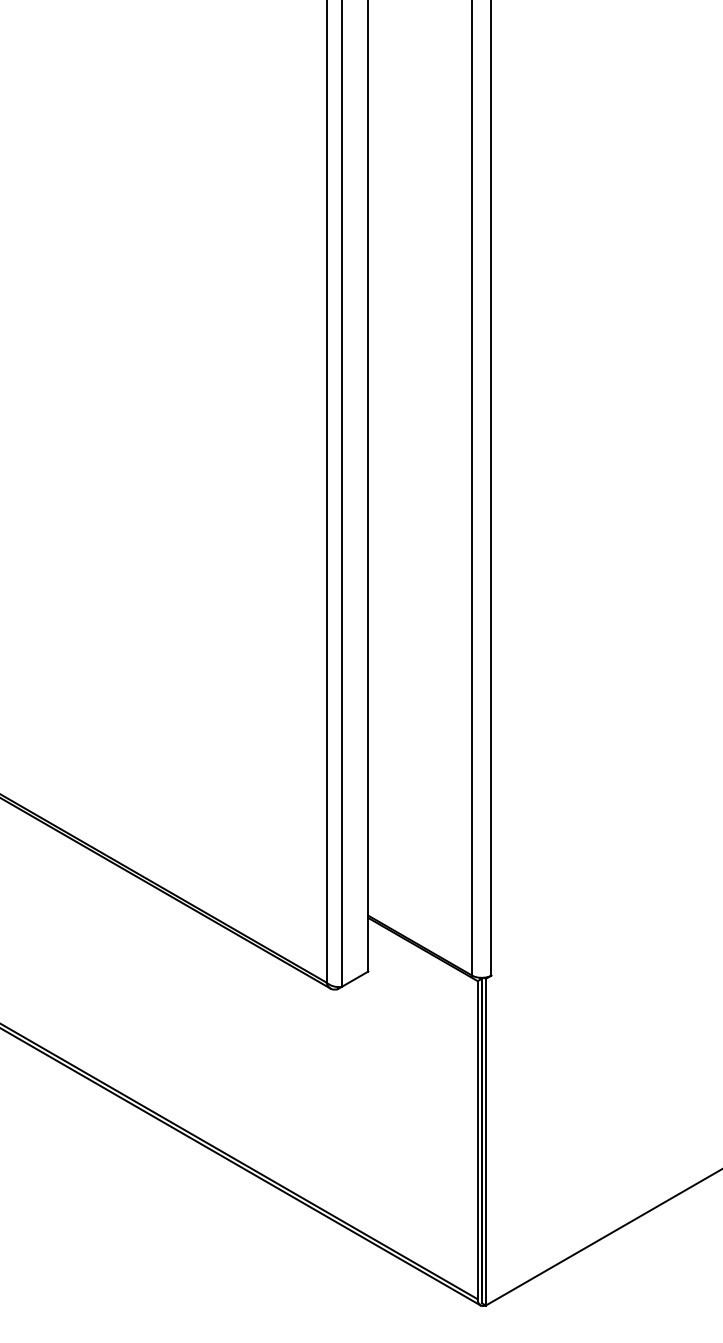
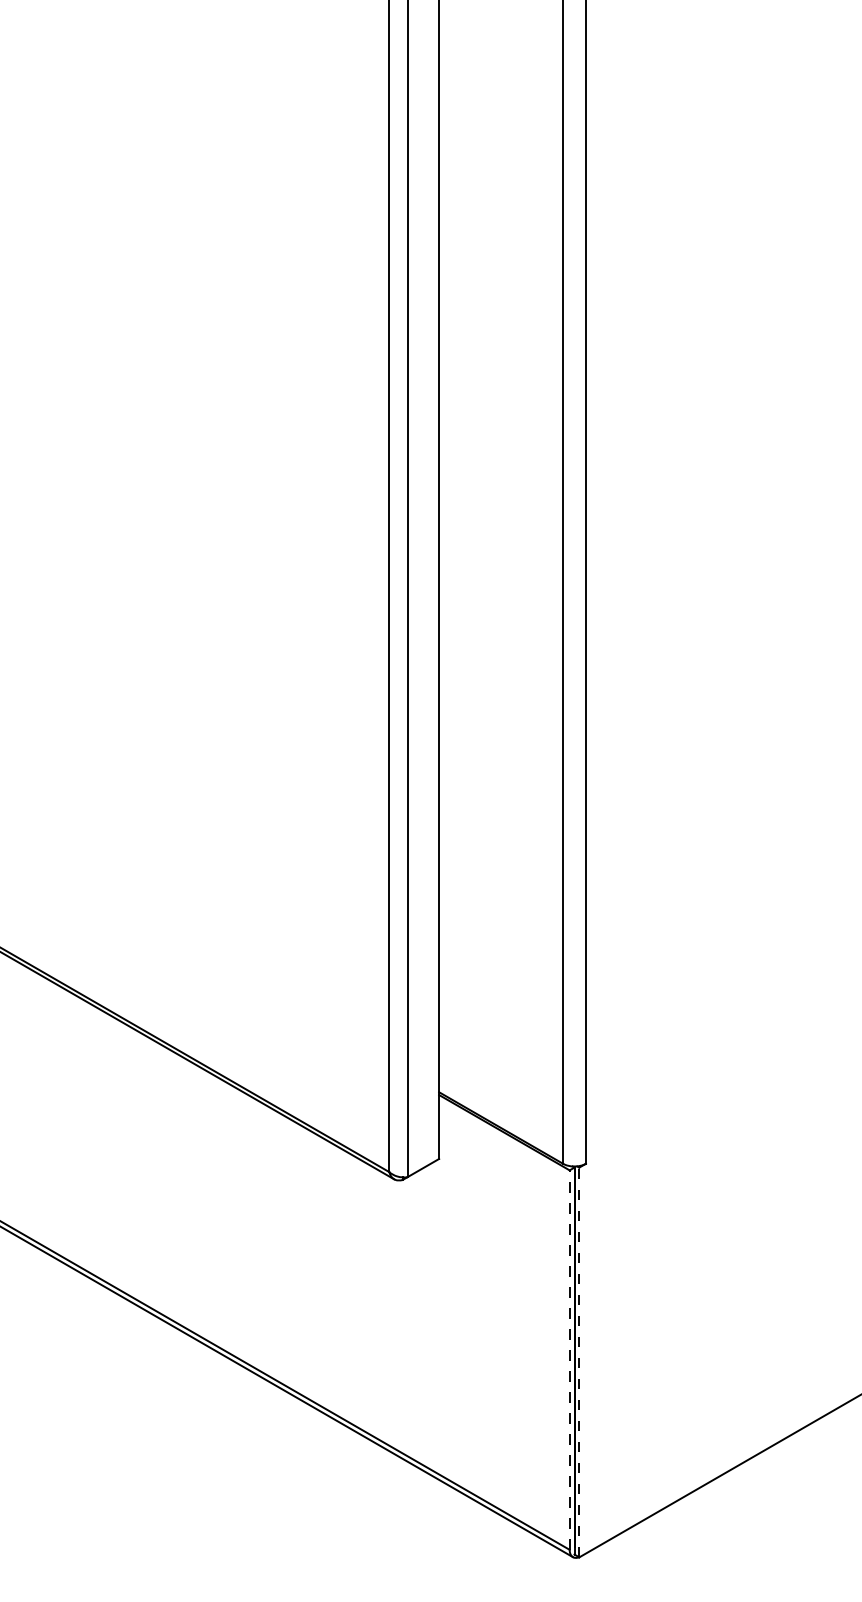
line: (477, 1140) -> (569, 1360), solid -> dashed
line: (485, 1142) -> (579, 1362), solid -> dashed

